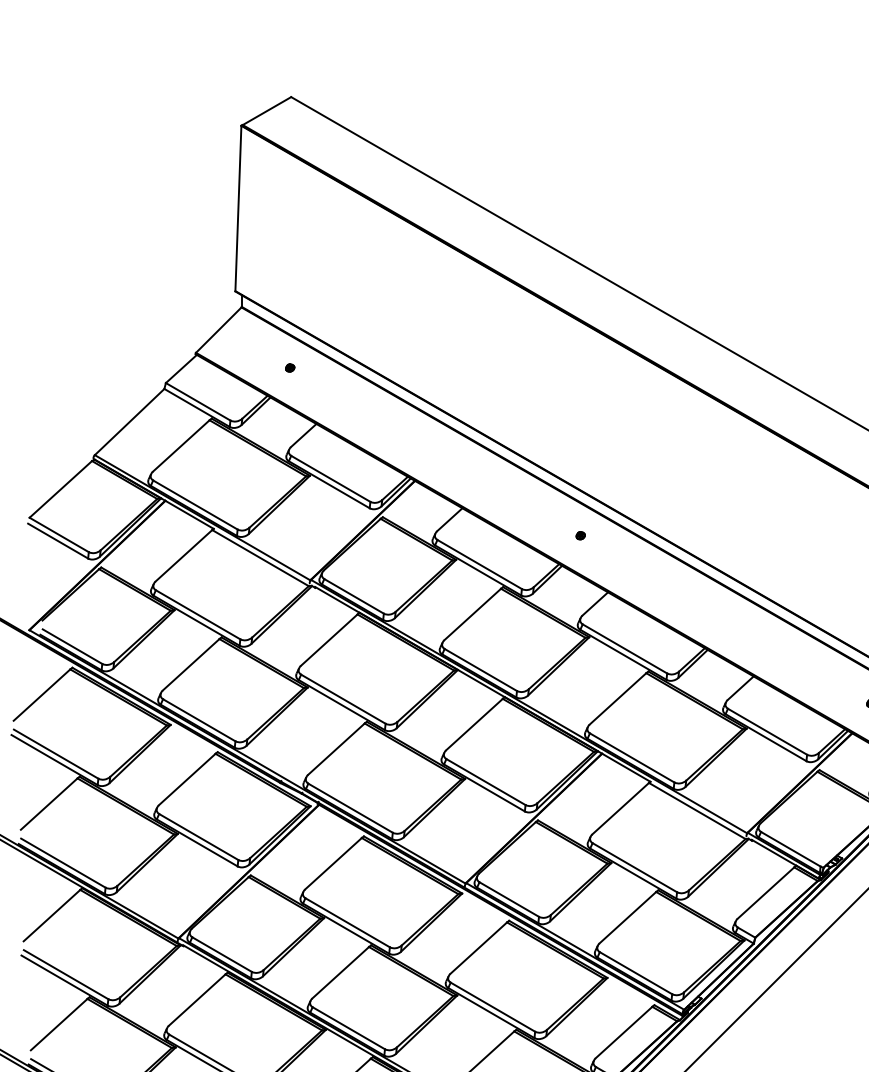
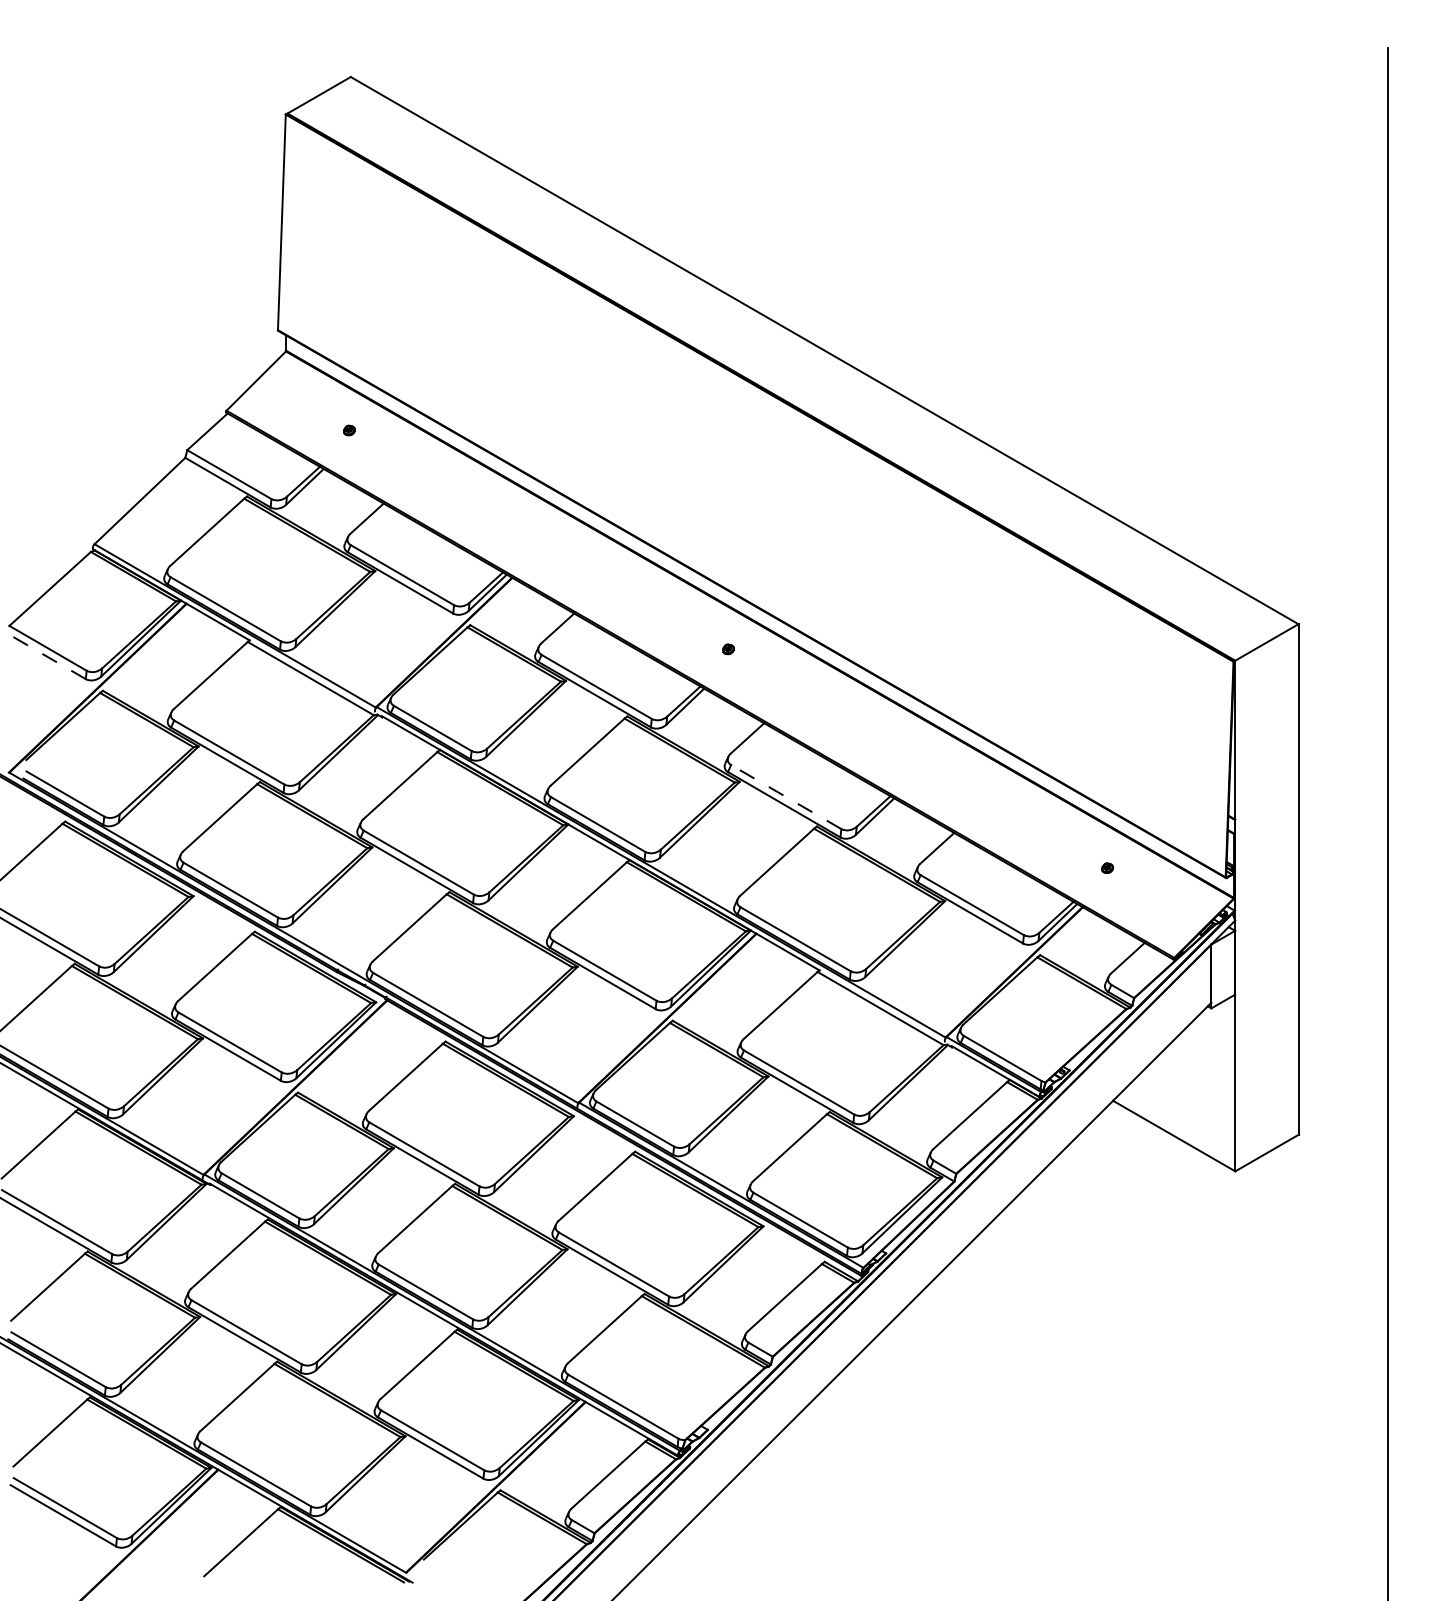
line: (58, 541) -> (46, 656), solid -> dashed
line: (625, 649) -> (786, 797), solid -> dashed

